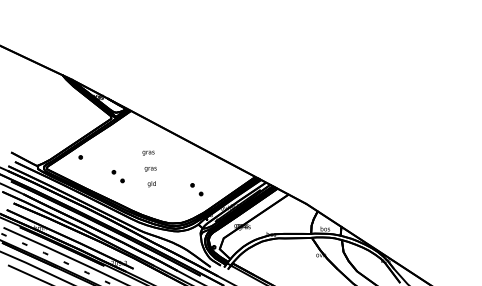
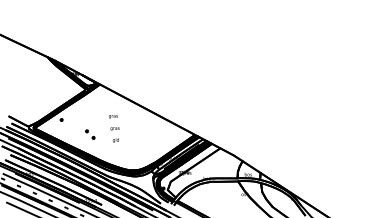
part: (197, 189) -> (150, 144), removed

